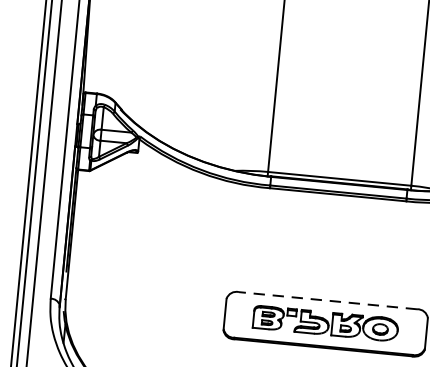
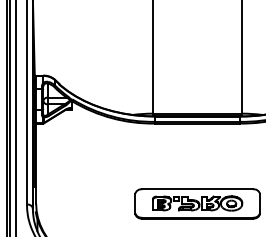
line: (327, 300) -> (197, 189), dashed -> solid

